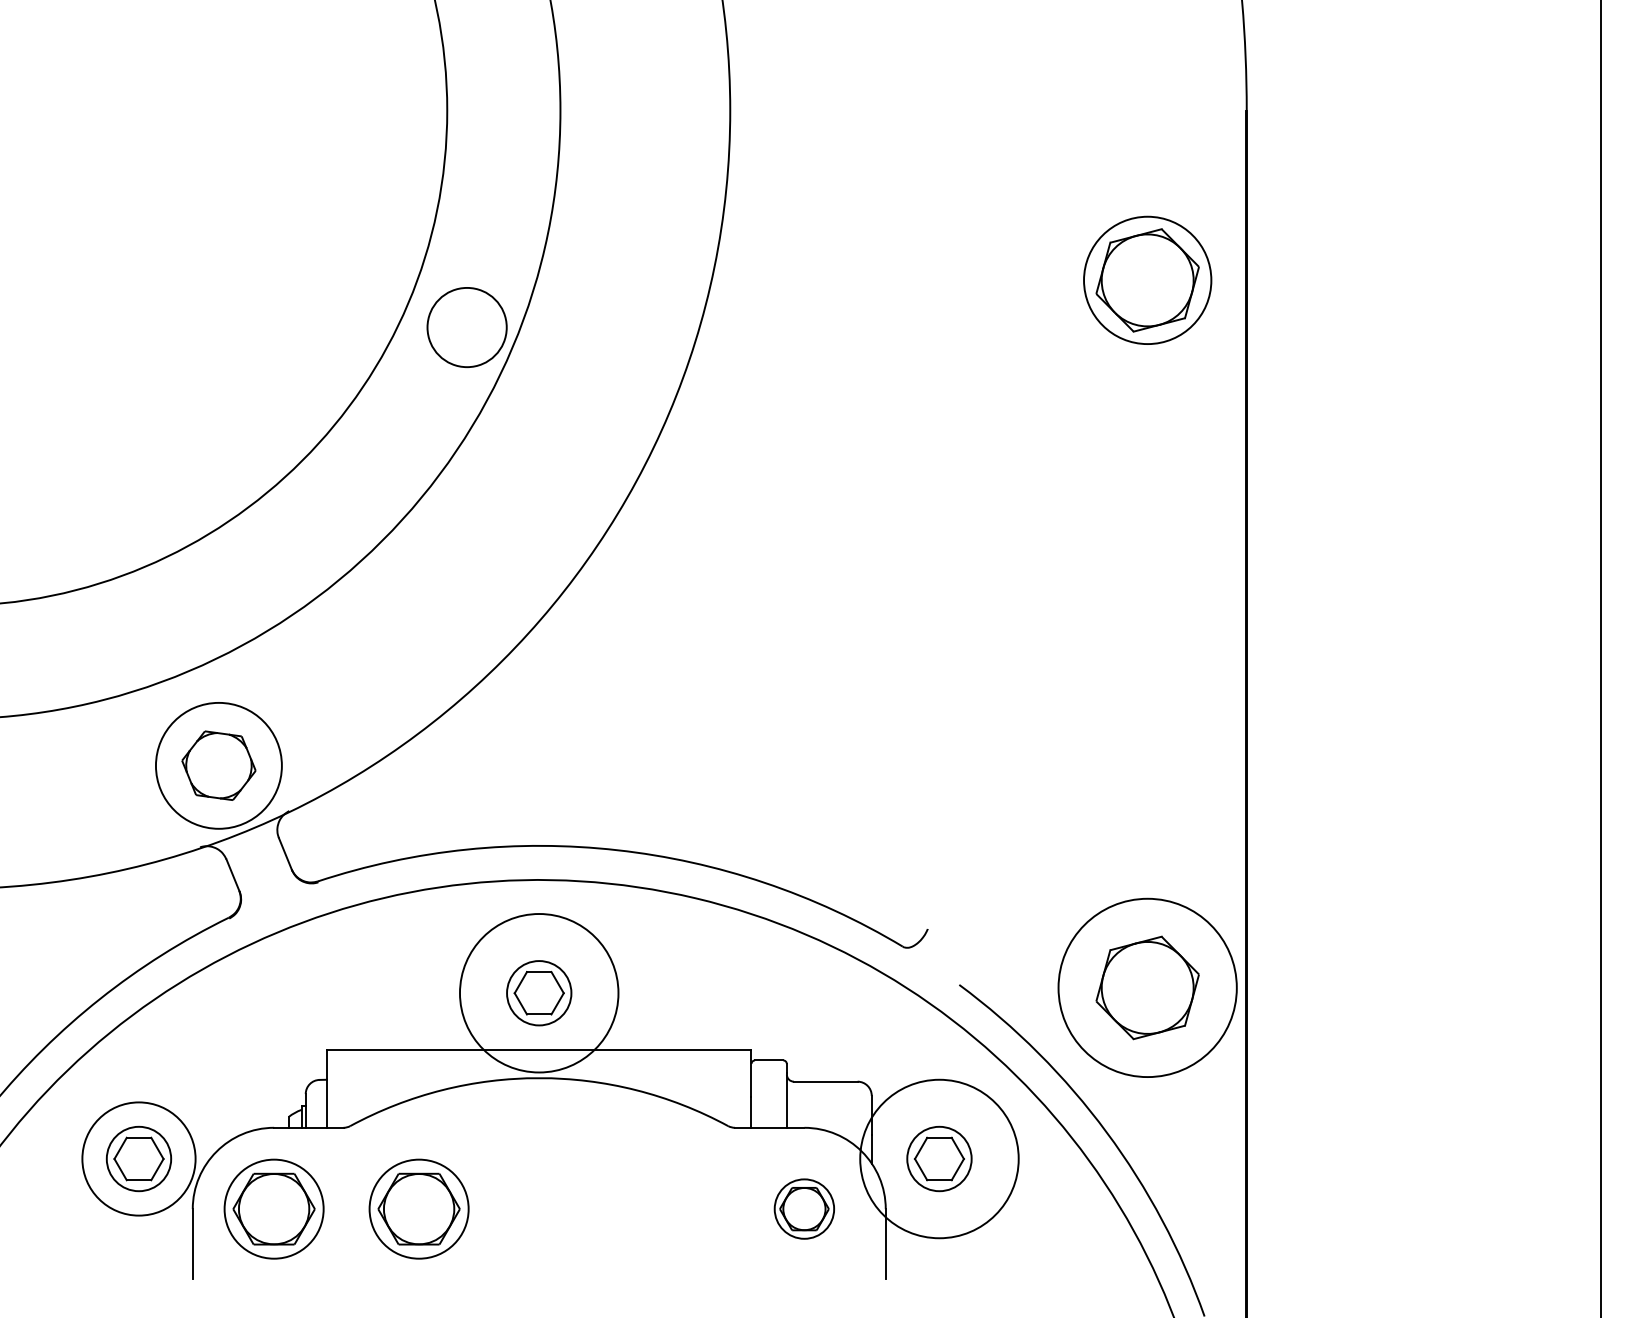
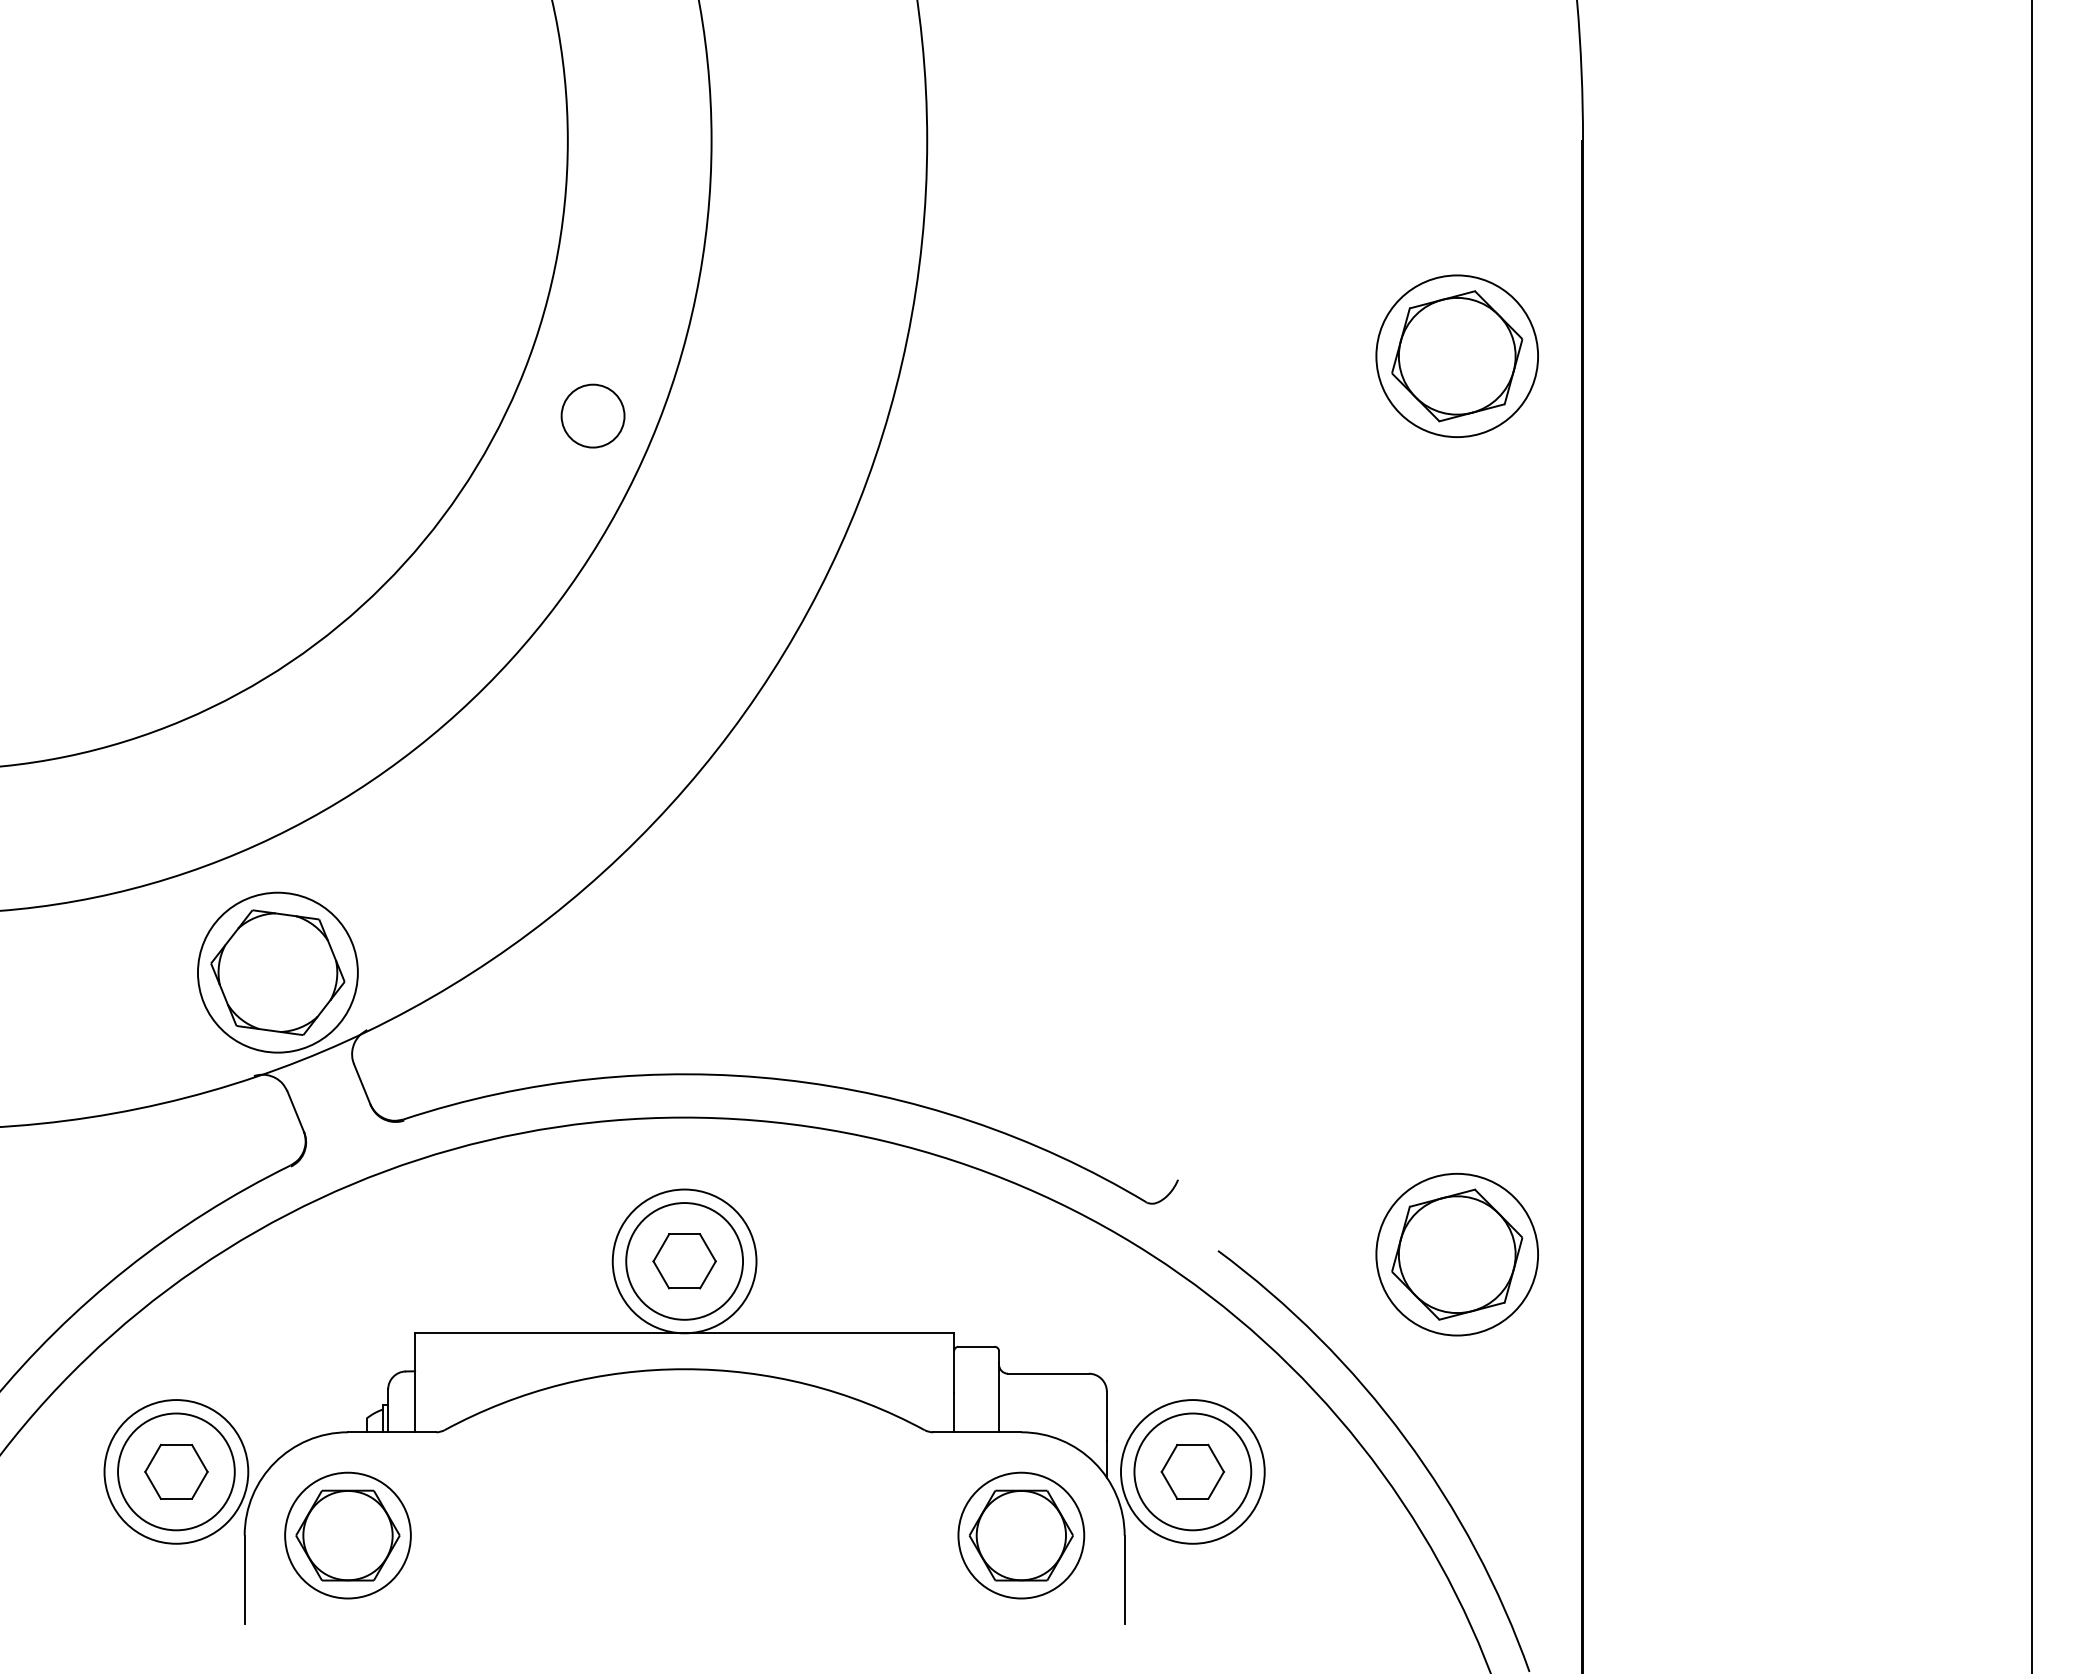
circle: (466, 327) -> (592, 416), size x0.62
part: (218, 765) -> (277, 972), size x1.43
circle: (1147, 987) -> (1457, 1254), size x0.71
circle: (538, 992) -> (683, 1260), size x0.71
circle: (539, 993) -> (684, 1261), size x1.43
circle: (939, 1158) -> (1192, 1471), size x0.71
circle: (138, 1159) -> (175, 1472), size x1.43
circle: (939, 1159) -> (1192, 1472), size x1.43
part: (418, 1208) -> (531, 1534), removed
part: (804, 1208) -> (1021, 1534), size x1.67

